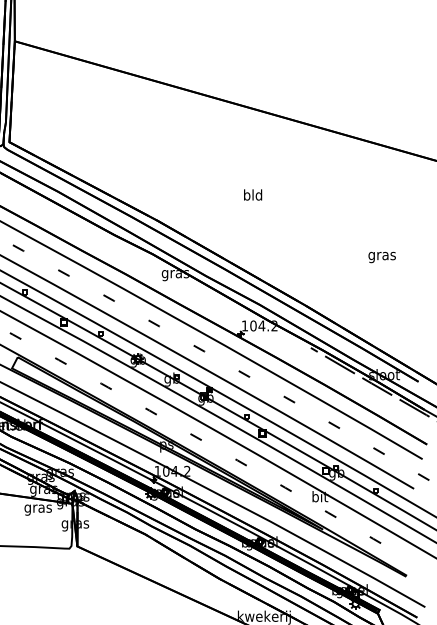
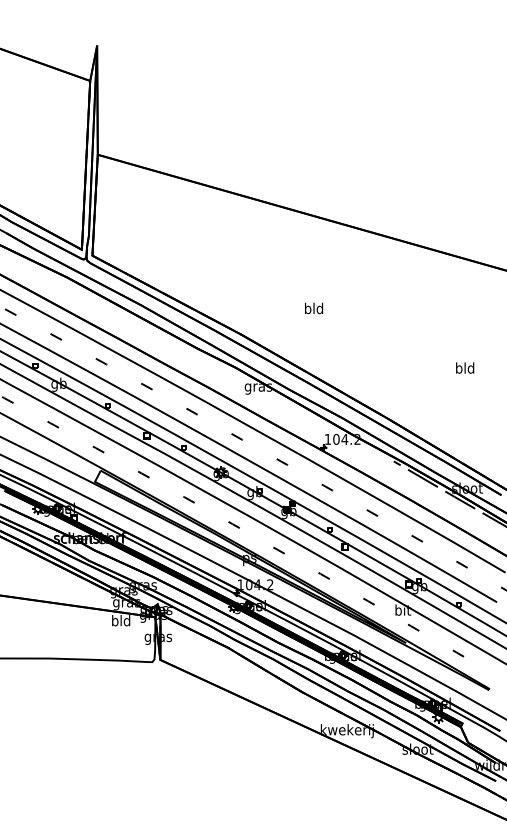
text: (253, 195) -> (314, 308), moved
text: (381, 256) -> (464, 369), gras -> bld
text: (37, 509) -> (120, 622), gras -> bld

